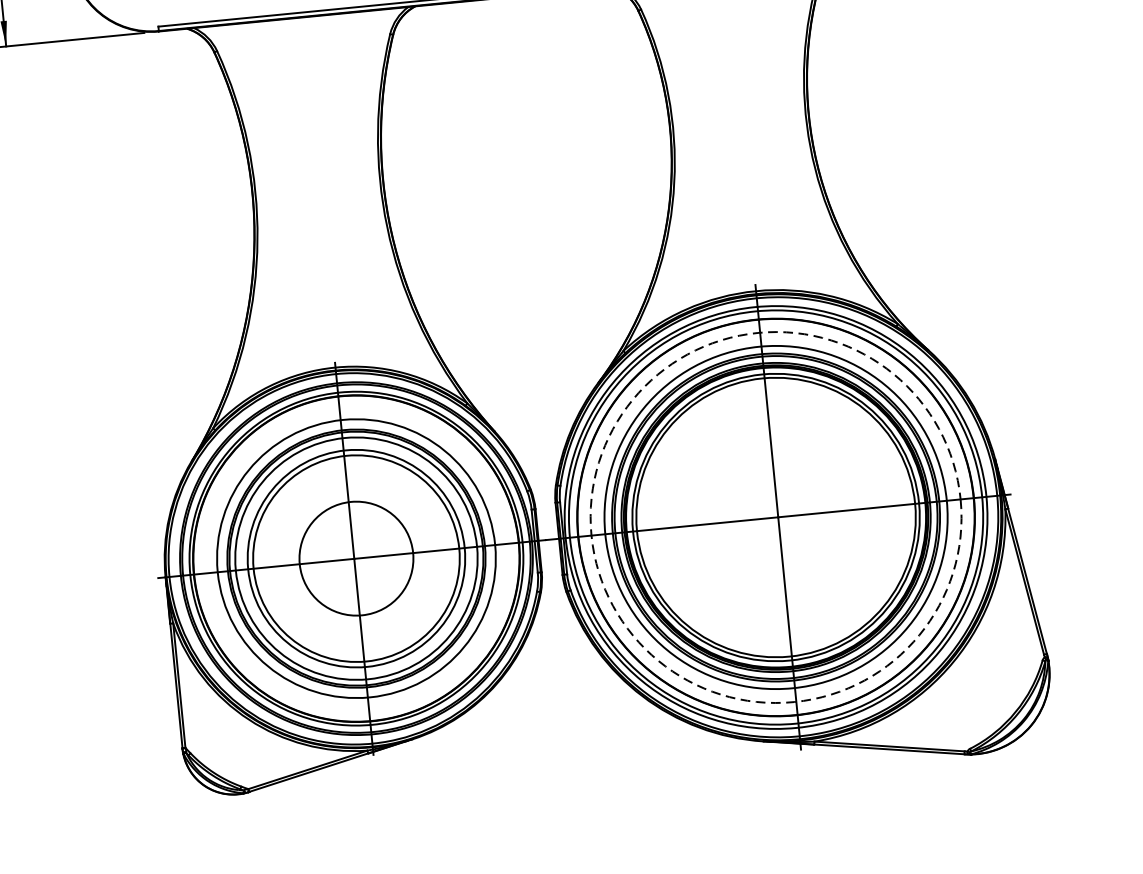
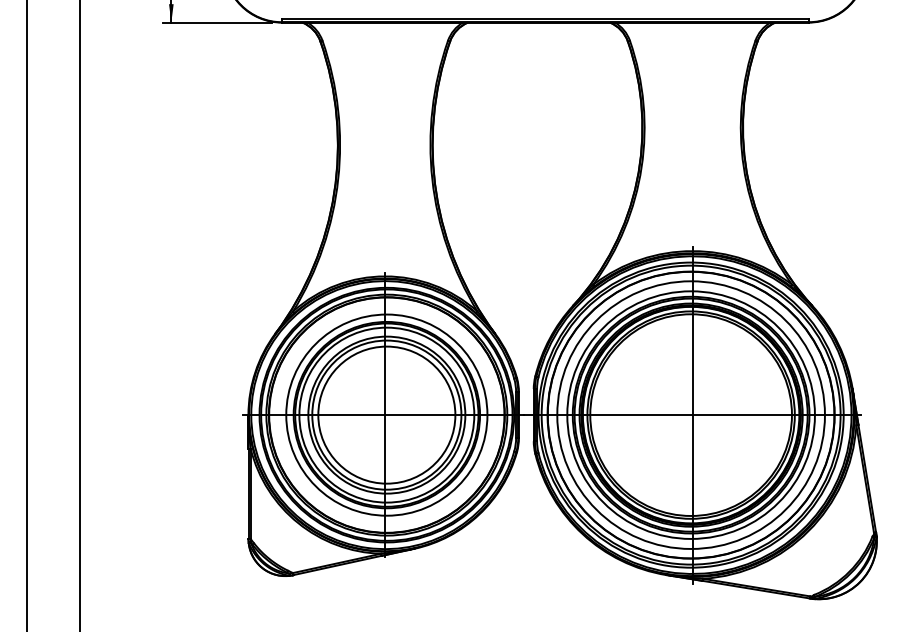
circle: (775, 516) -> (690, 414), dashed -> solid
circle: (355, 557) -> (386, 414), size x1.67

